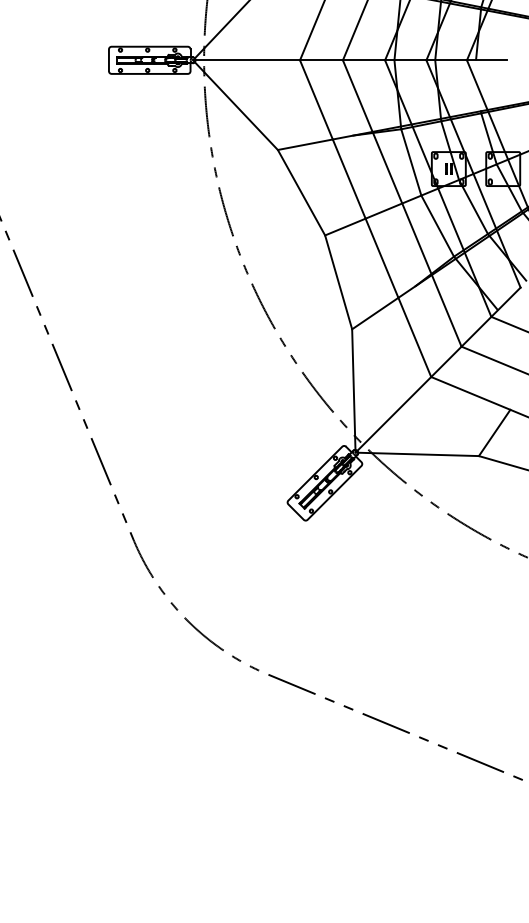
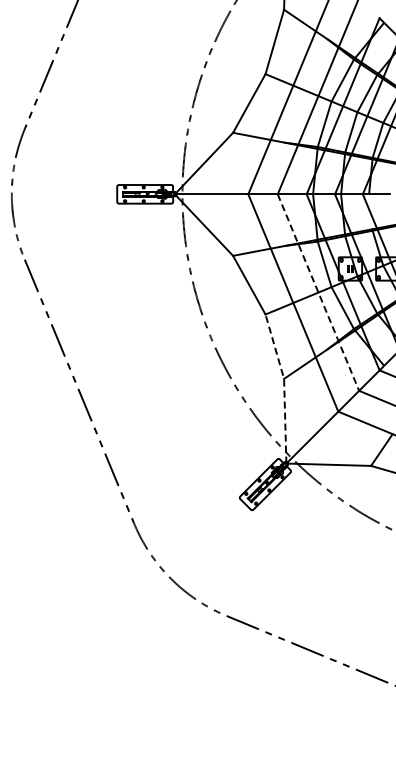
line: (402, 204) -> (318, 293), solid -> dashed
line: (352, 340) -> (284, 386), solid -> dashed

